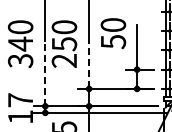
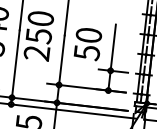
text: (113, 33) -> (88, 44), moved
line: (89, 64) -> (62, 59), dashed -> solid
line: (45, 72) -> (16, 62), dashed -> solid

